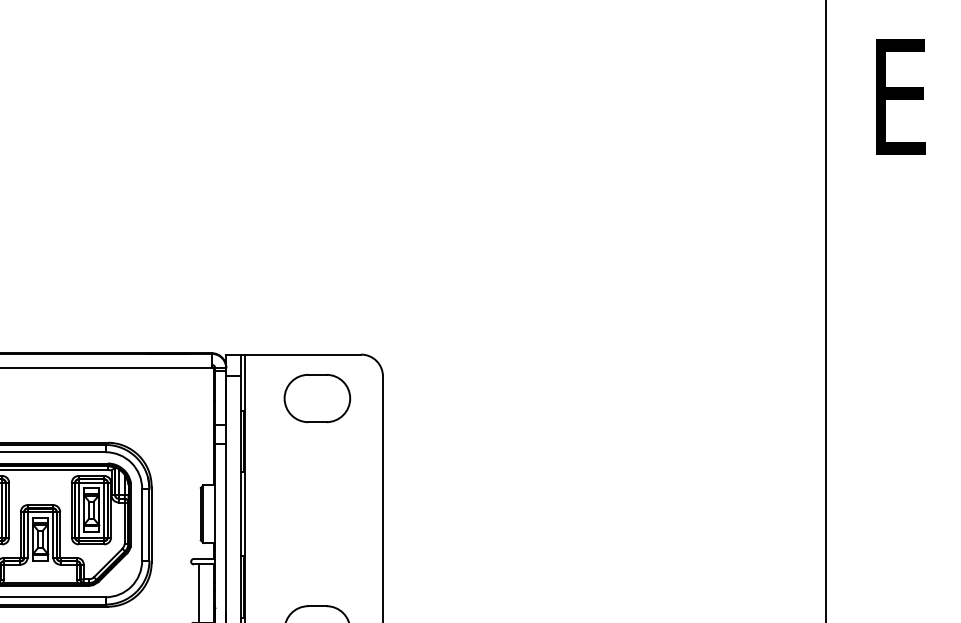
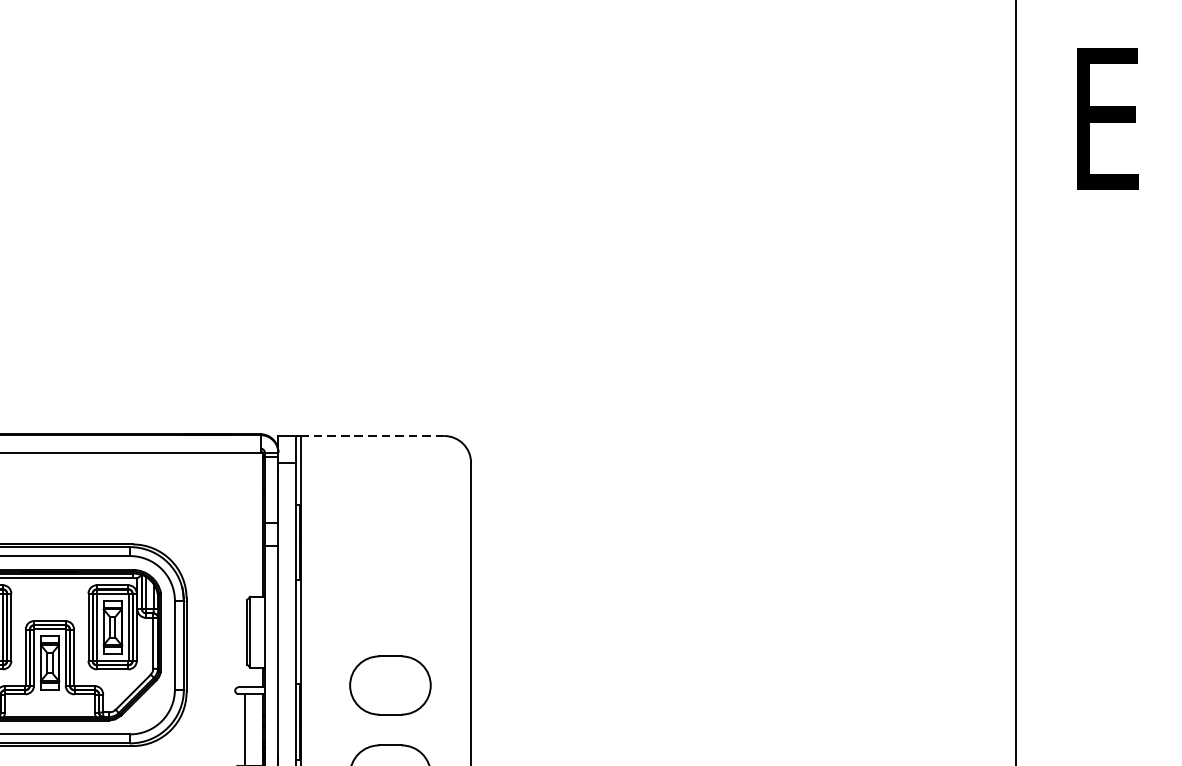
line: (302, 354) -> (372, 435), solid -> dashed
part: (317, 398) -> (390, 685), moved

